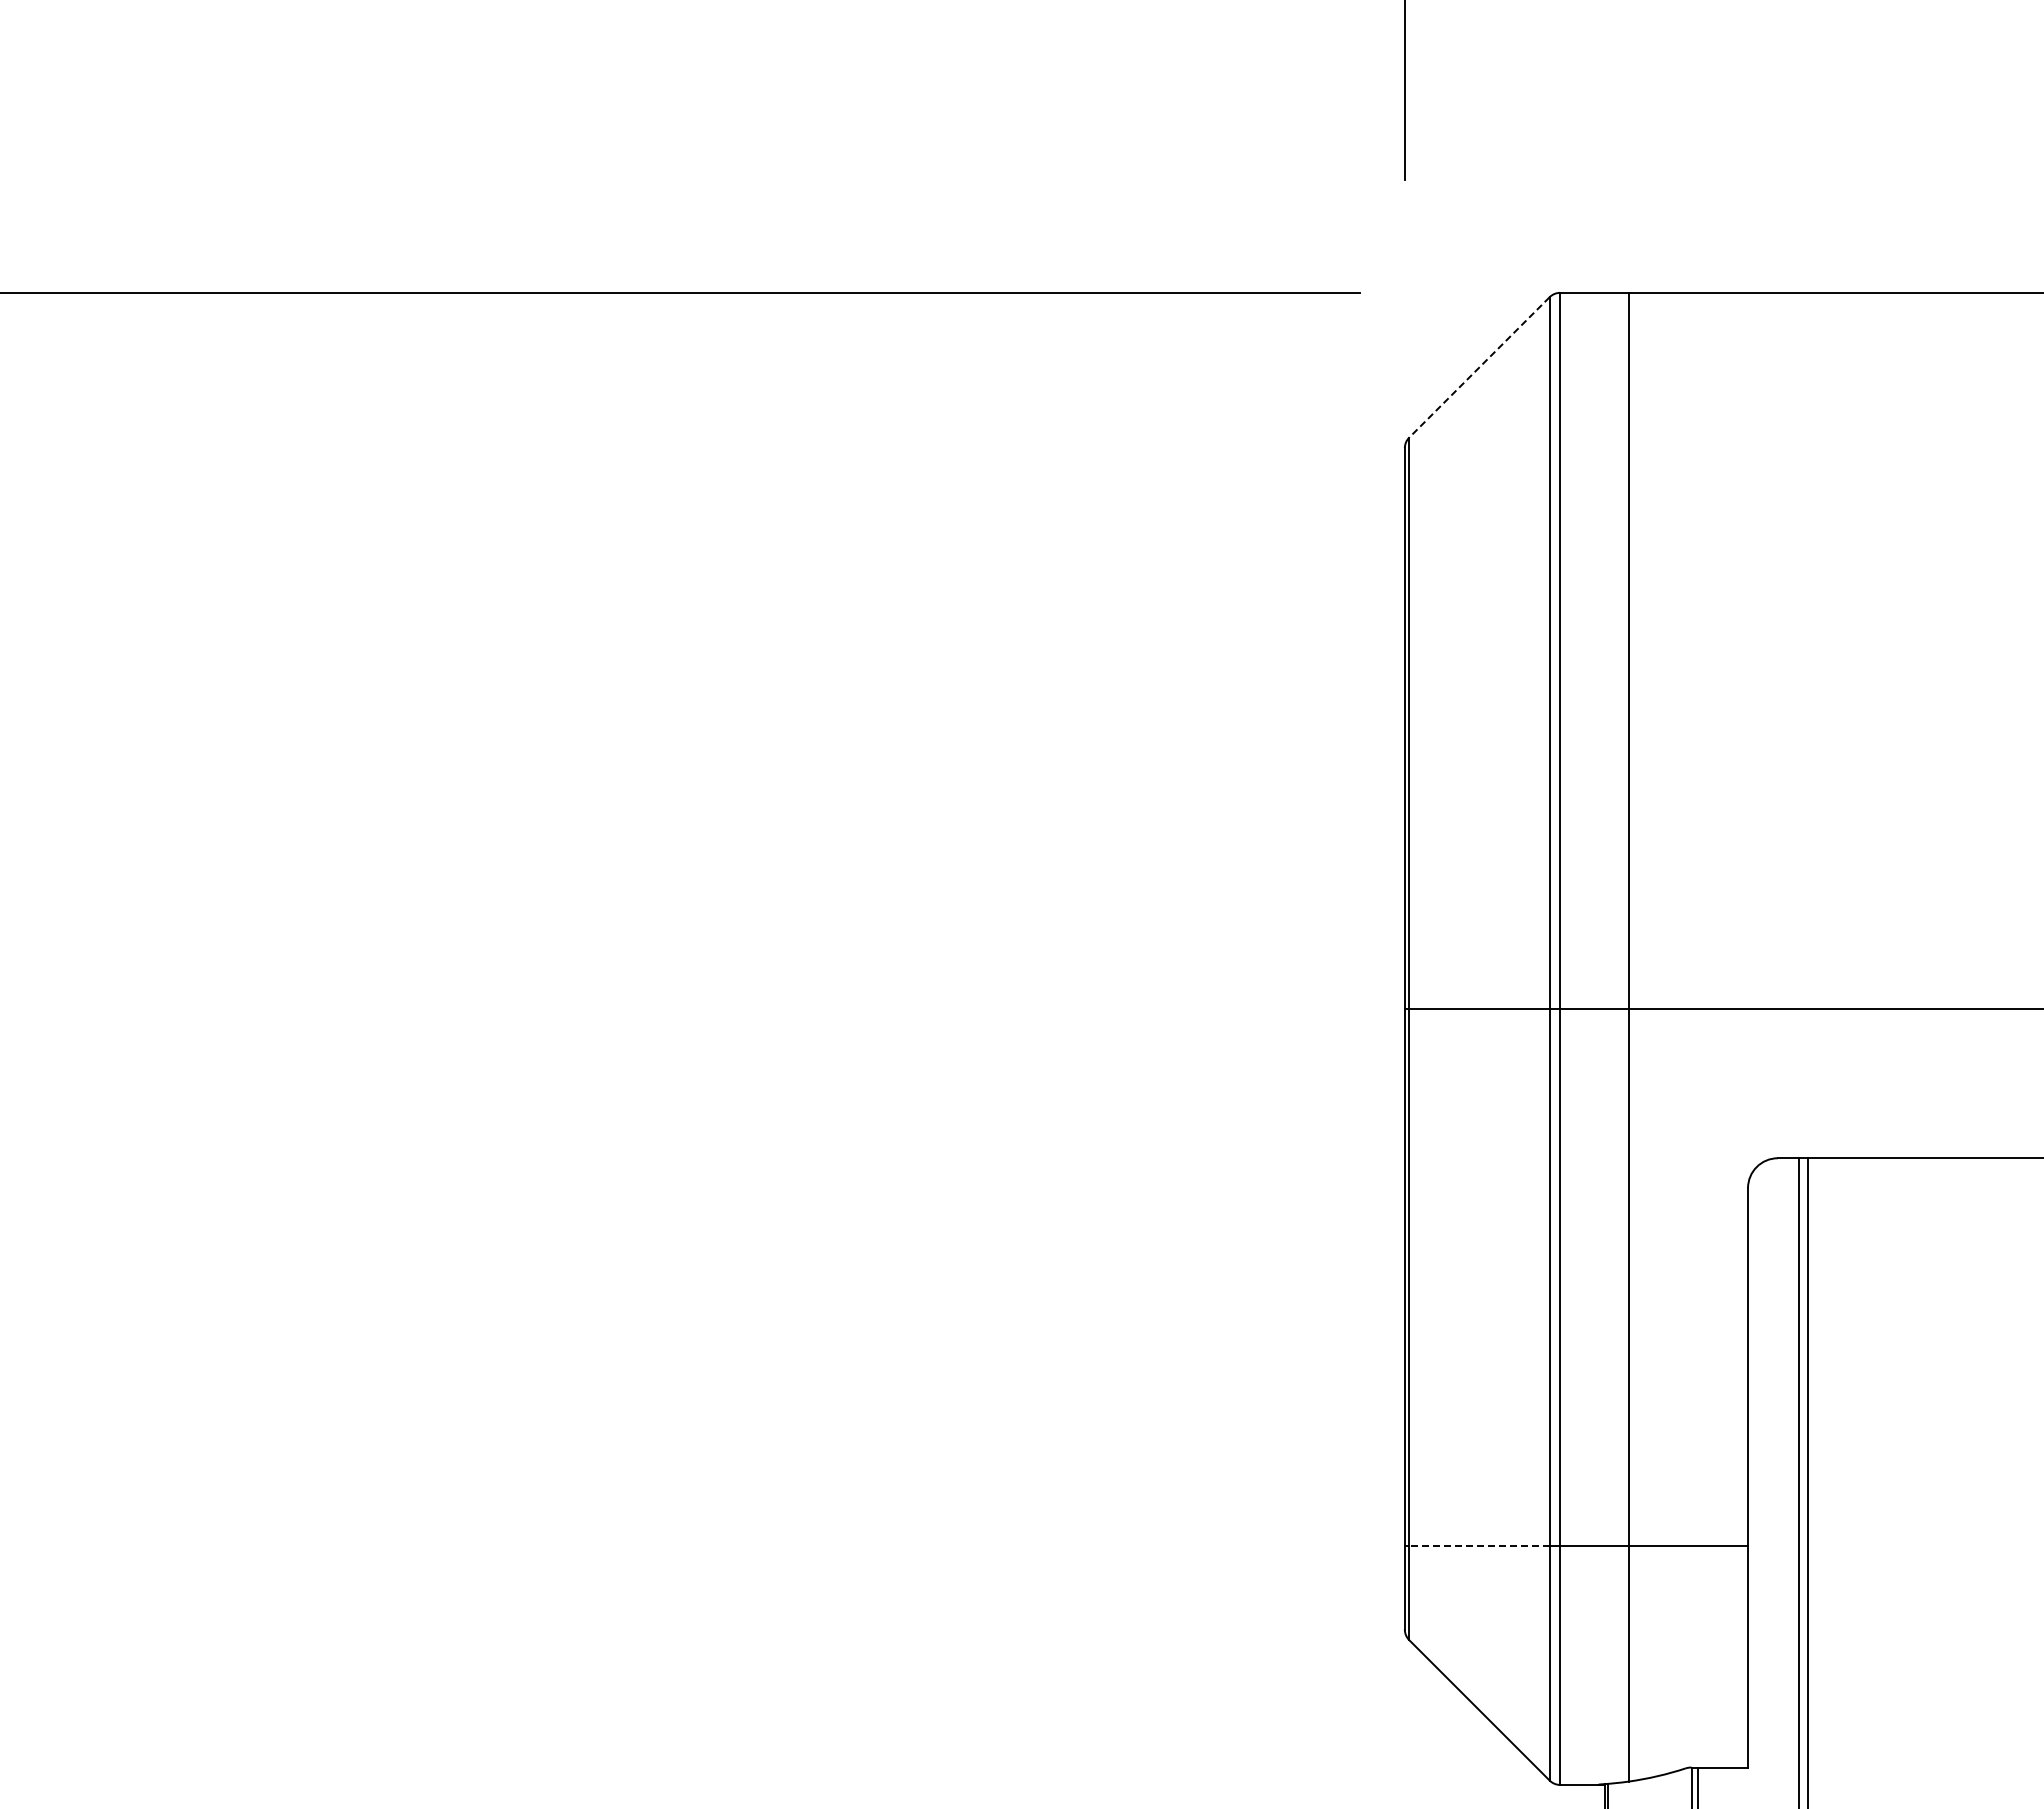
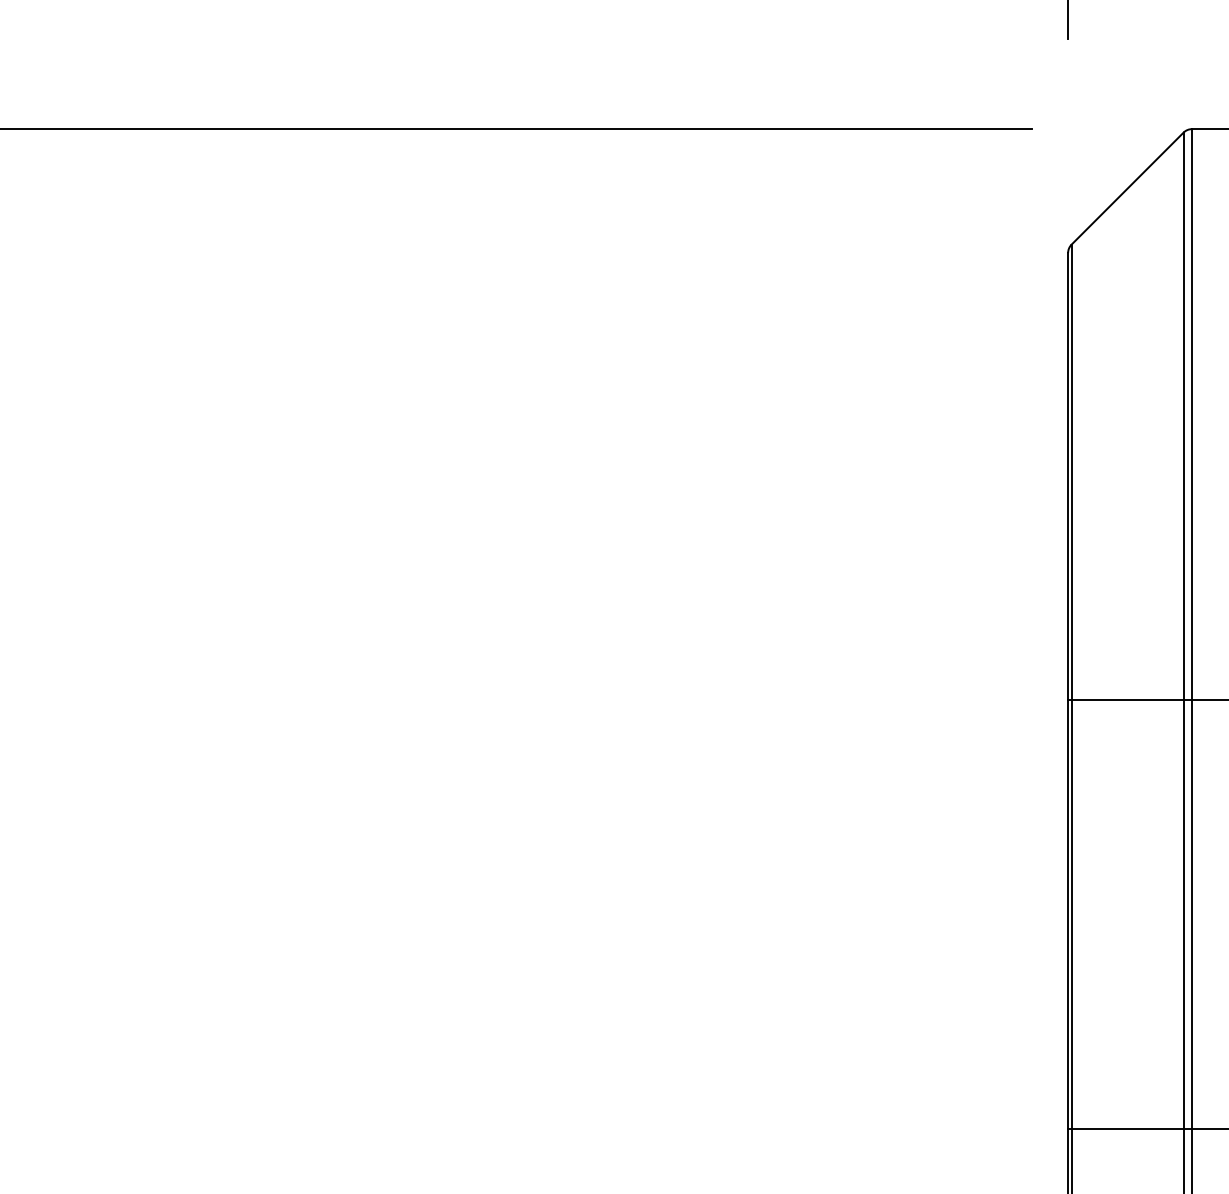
line: (1479, 367) -> (1127, 188), dashed -> solid
line: (1478, 1546) -> (1126, 1128), dashed -> solid

